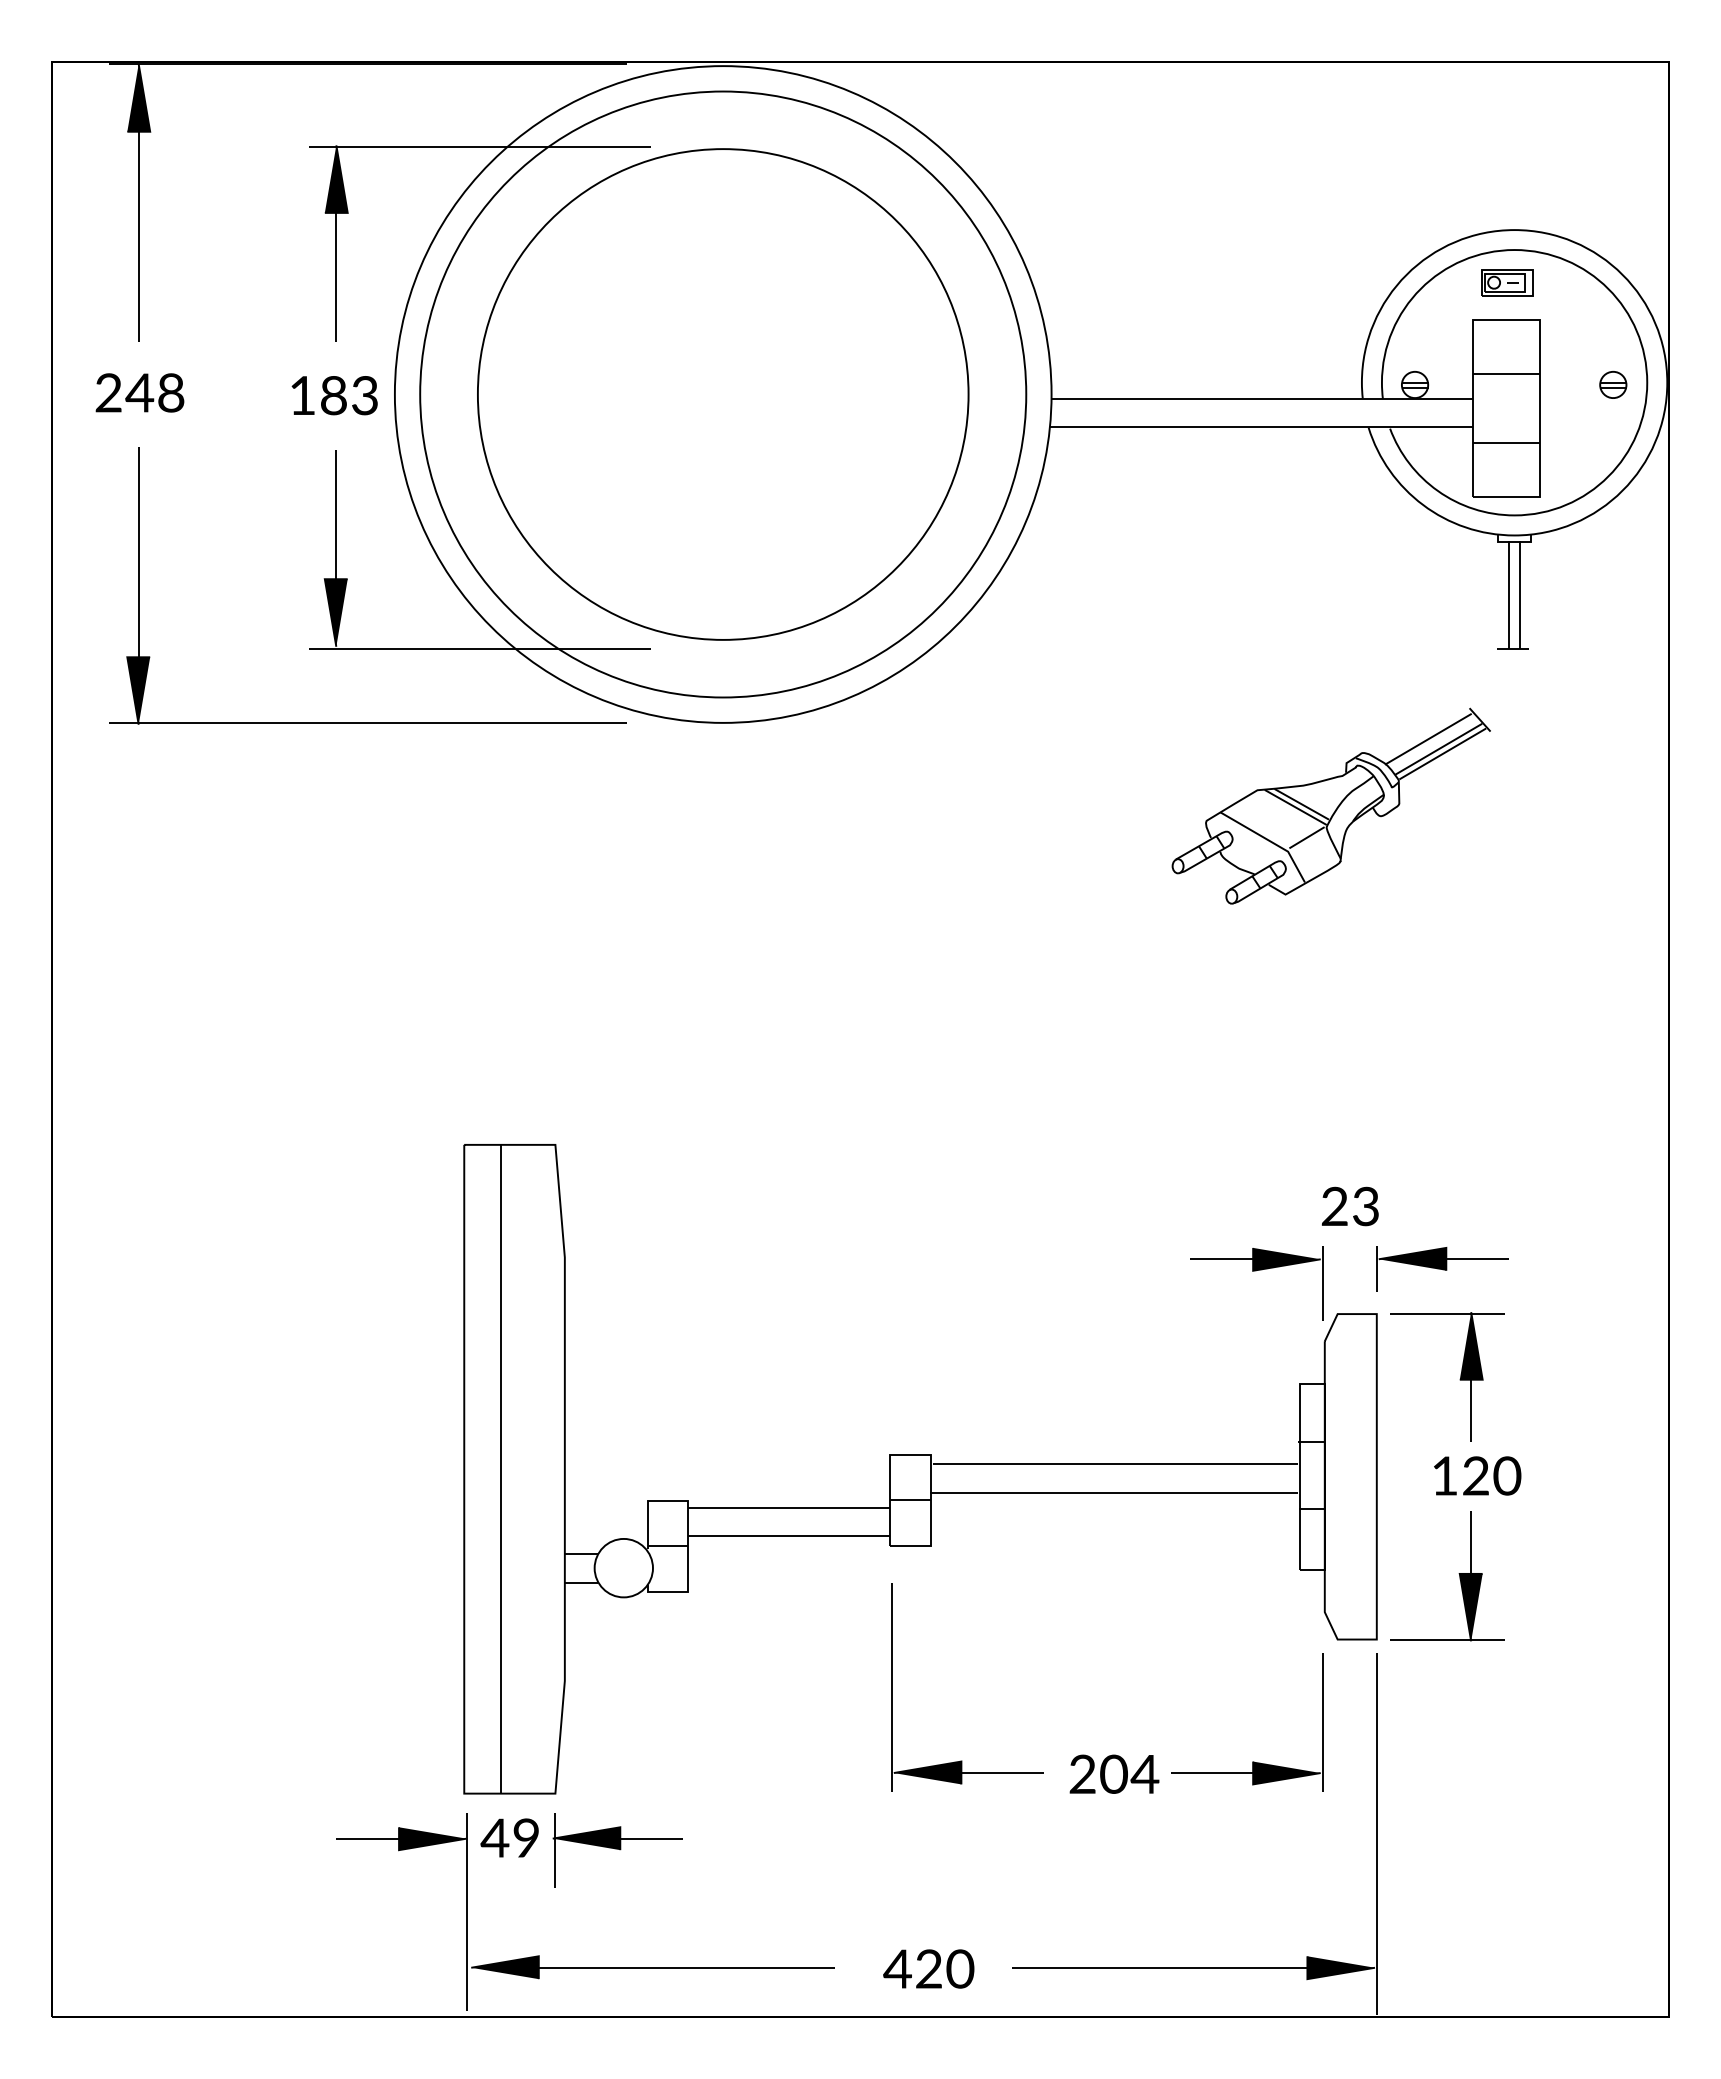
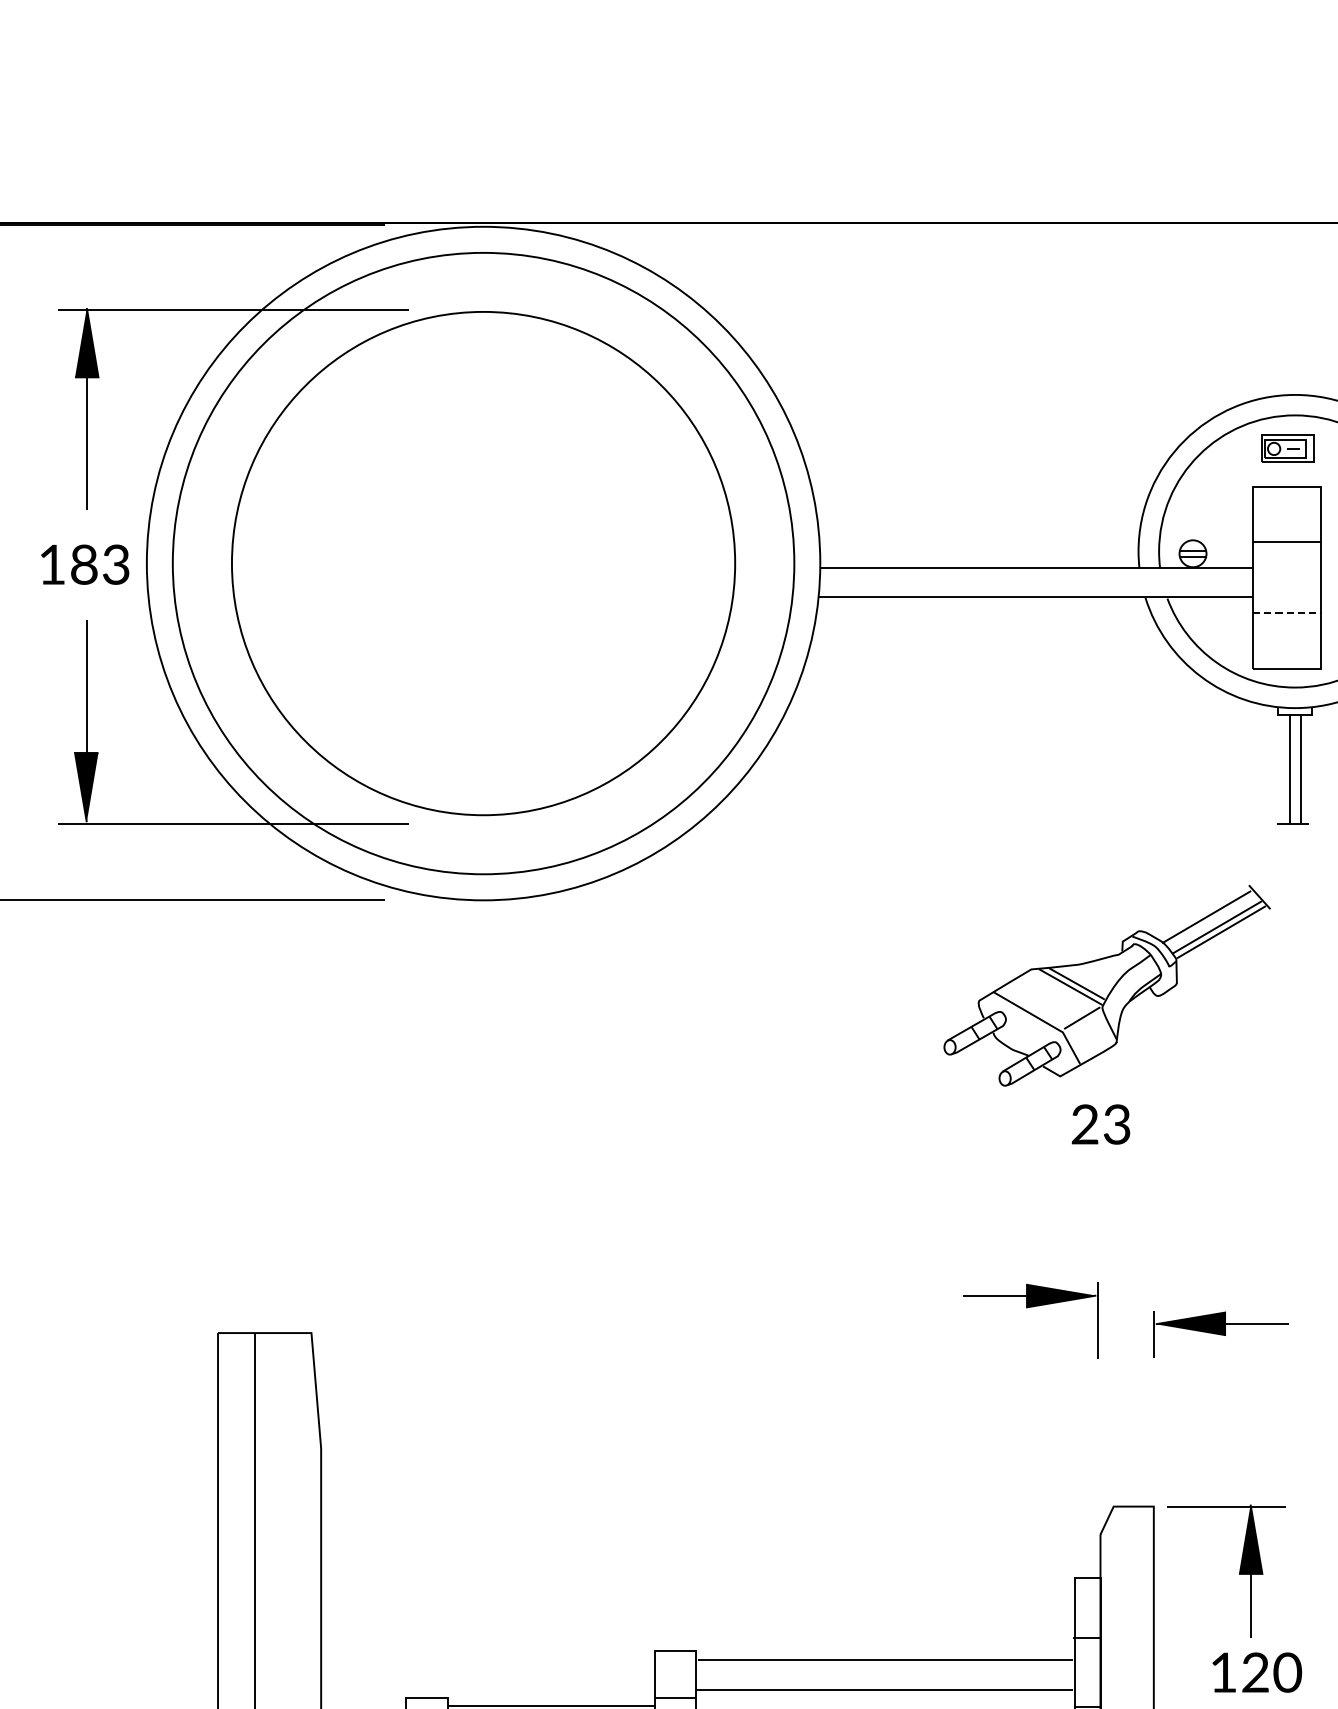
line: (1507, 442) -> (1287, 612), solid -> dashed
text: (1349, 1206) -> (1100, 1124), moved
part: (1442, 1268) -> (1221, 1333), moved
part: (1256, 1271) -> (1030, 1308), moved

